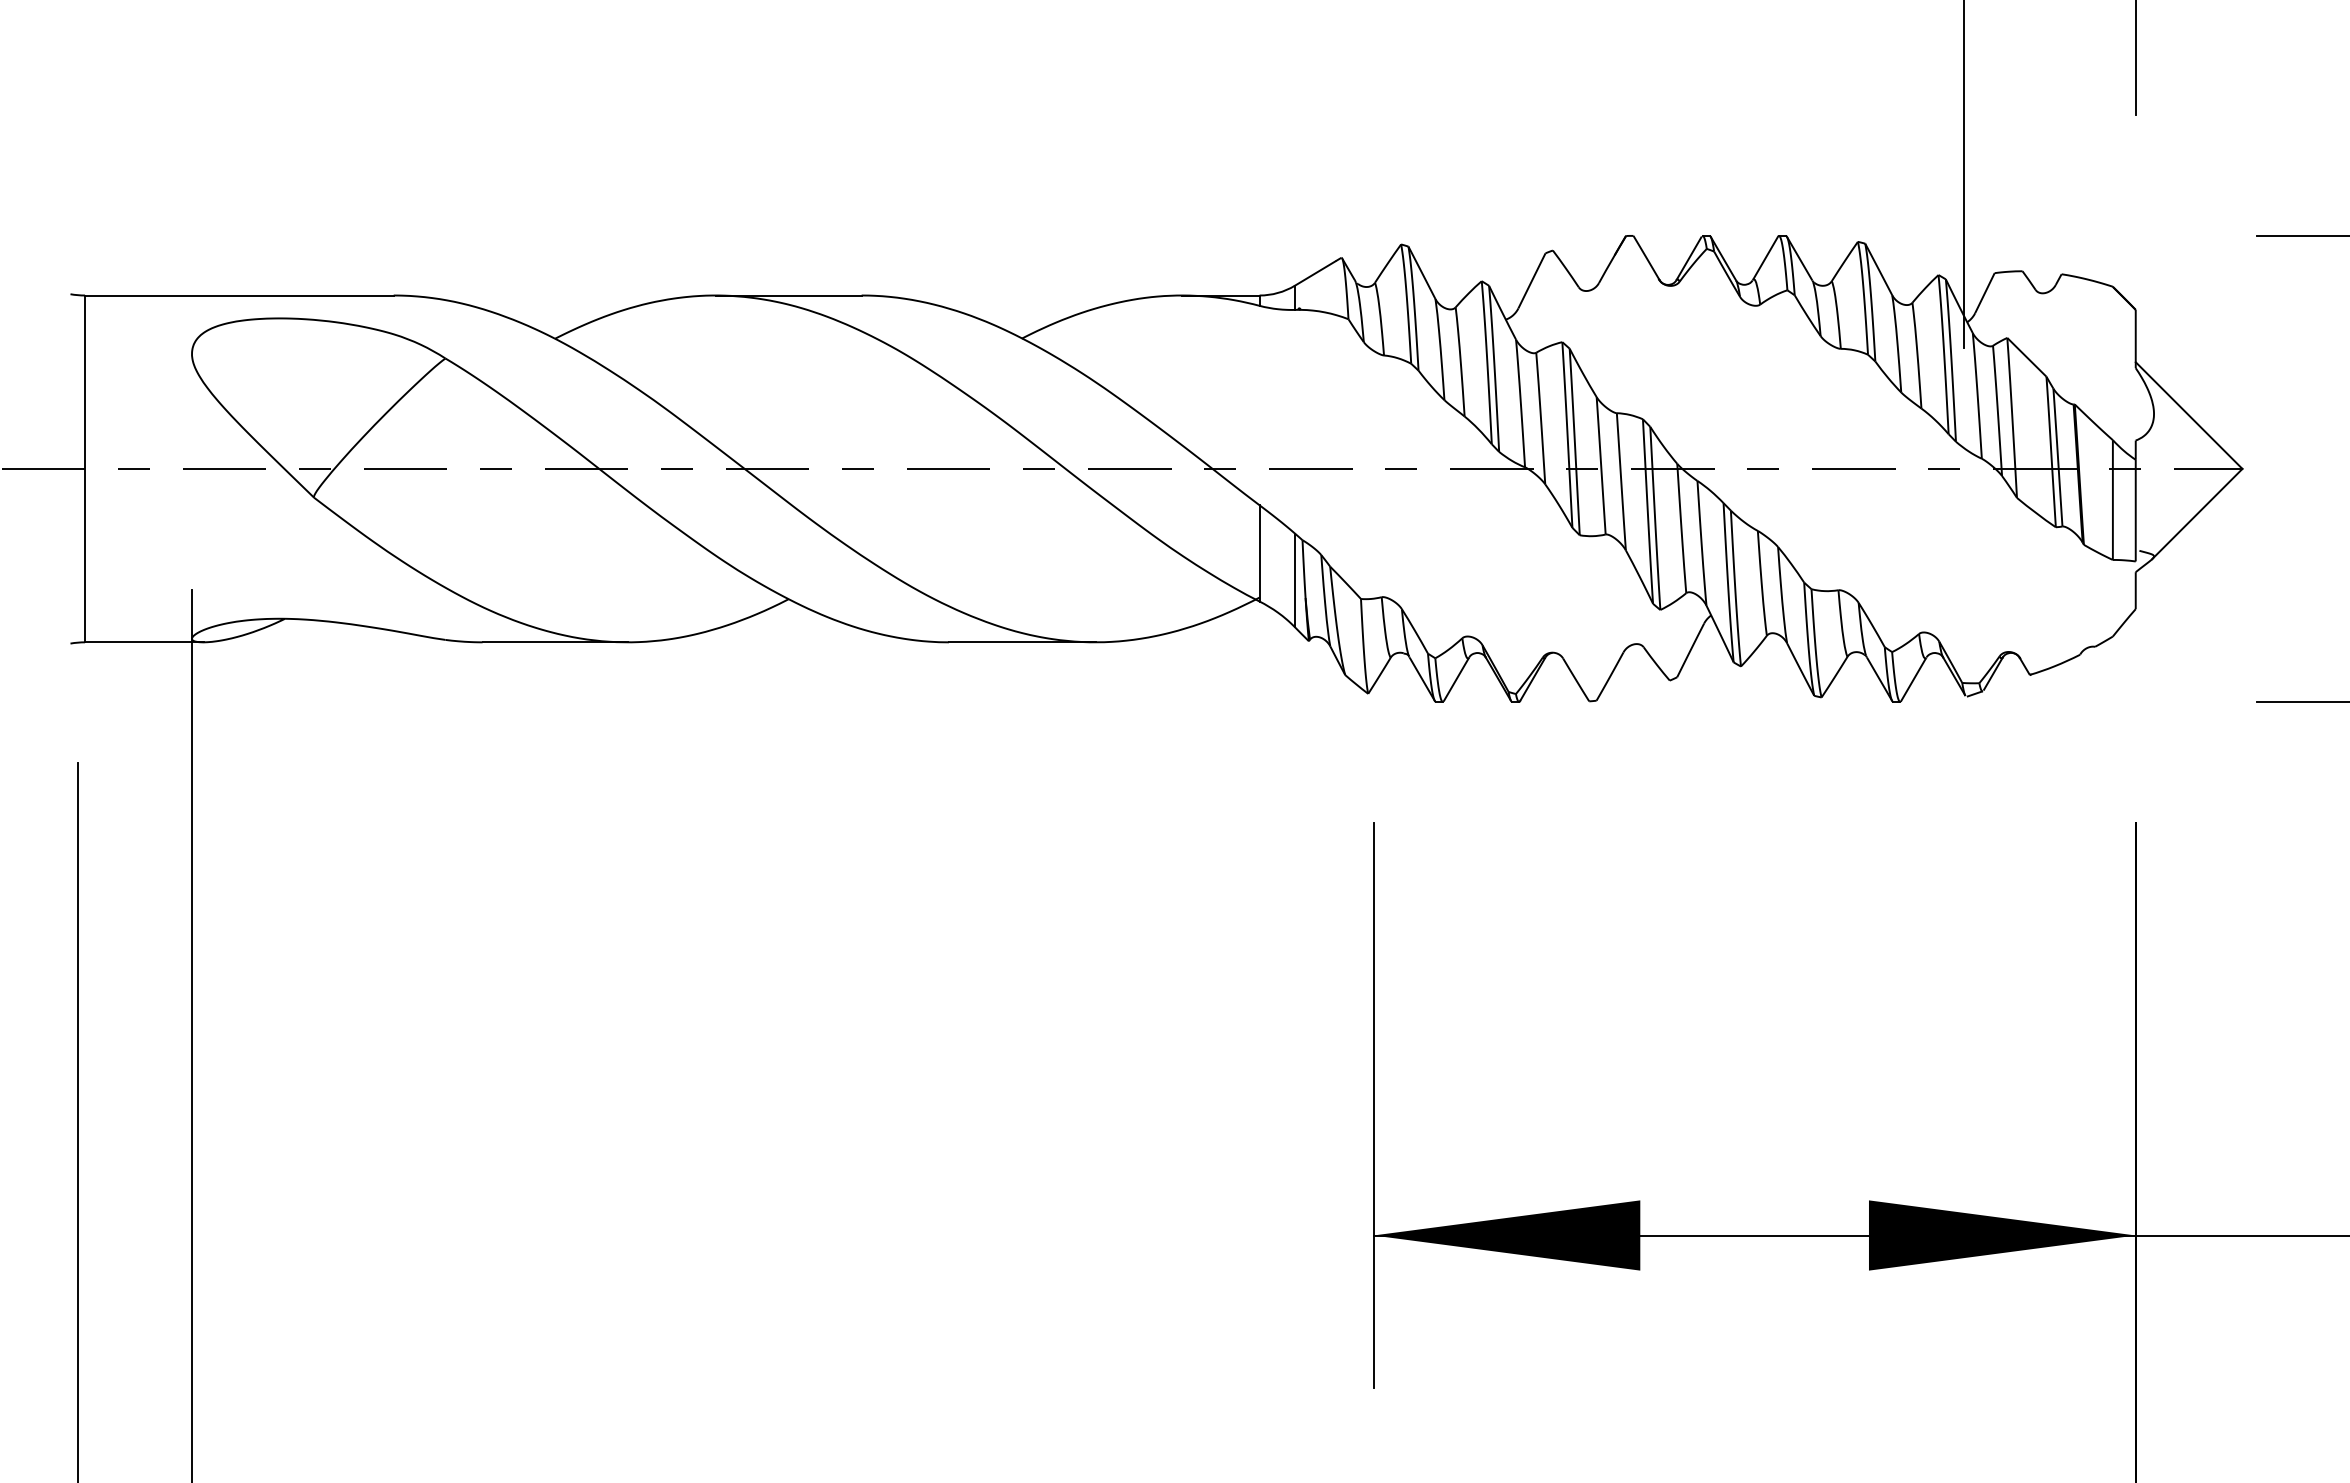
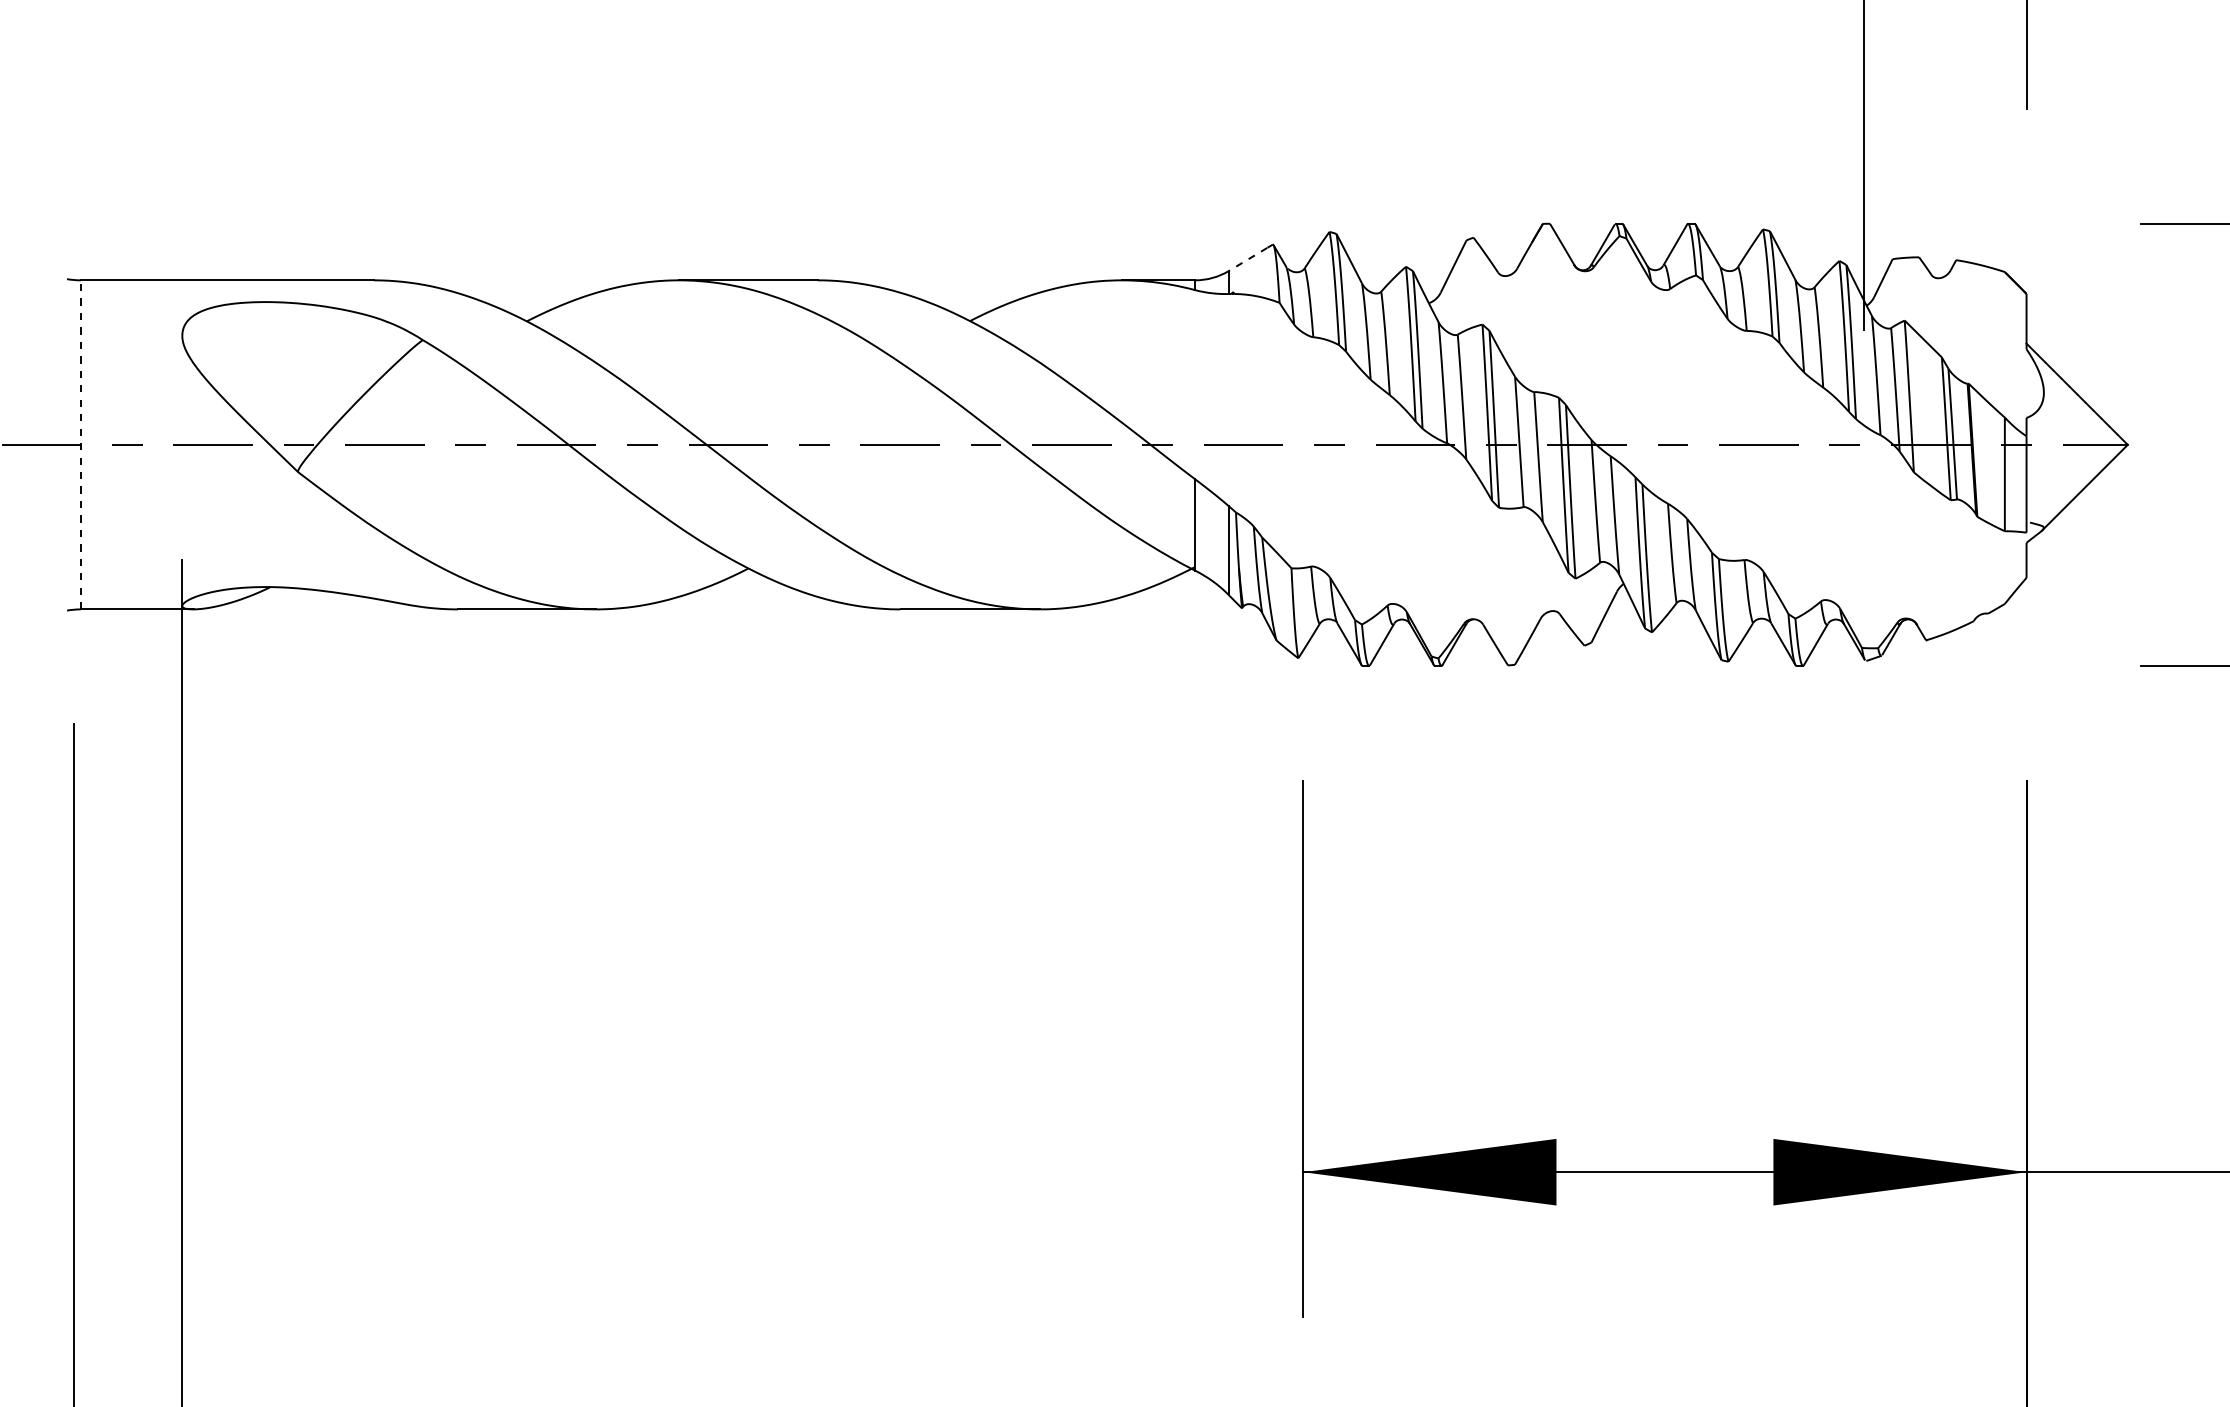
line: (1315, 273) -> (1248, 259), solid -> dashed
line: (85, 468) -> (81, 444), solid -> dashed

